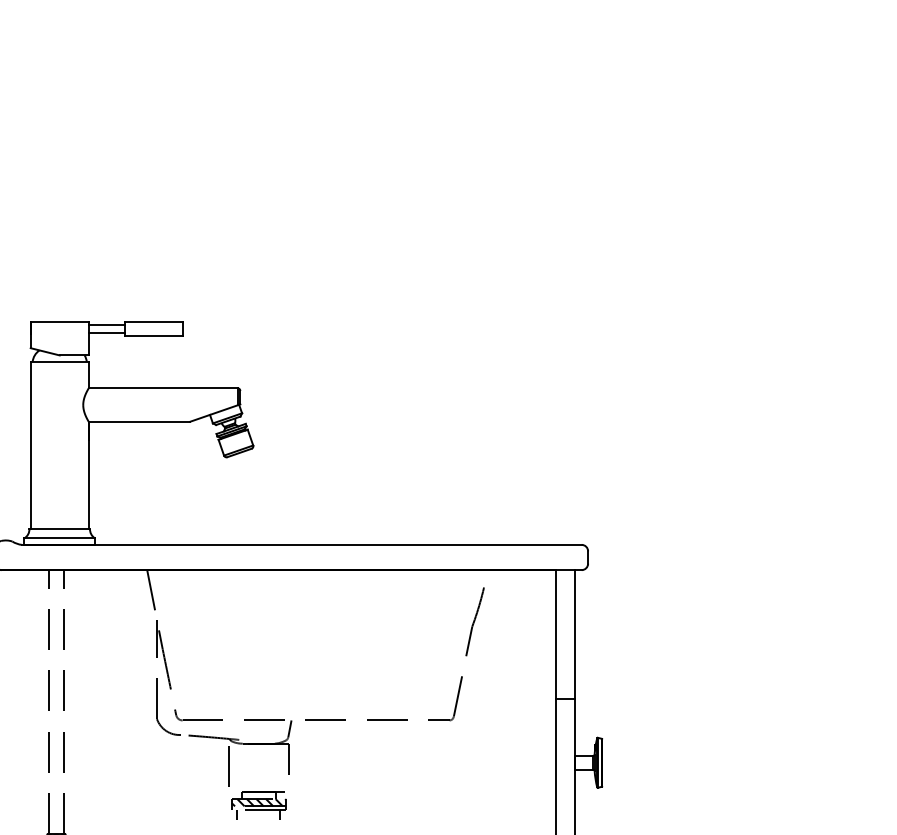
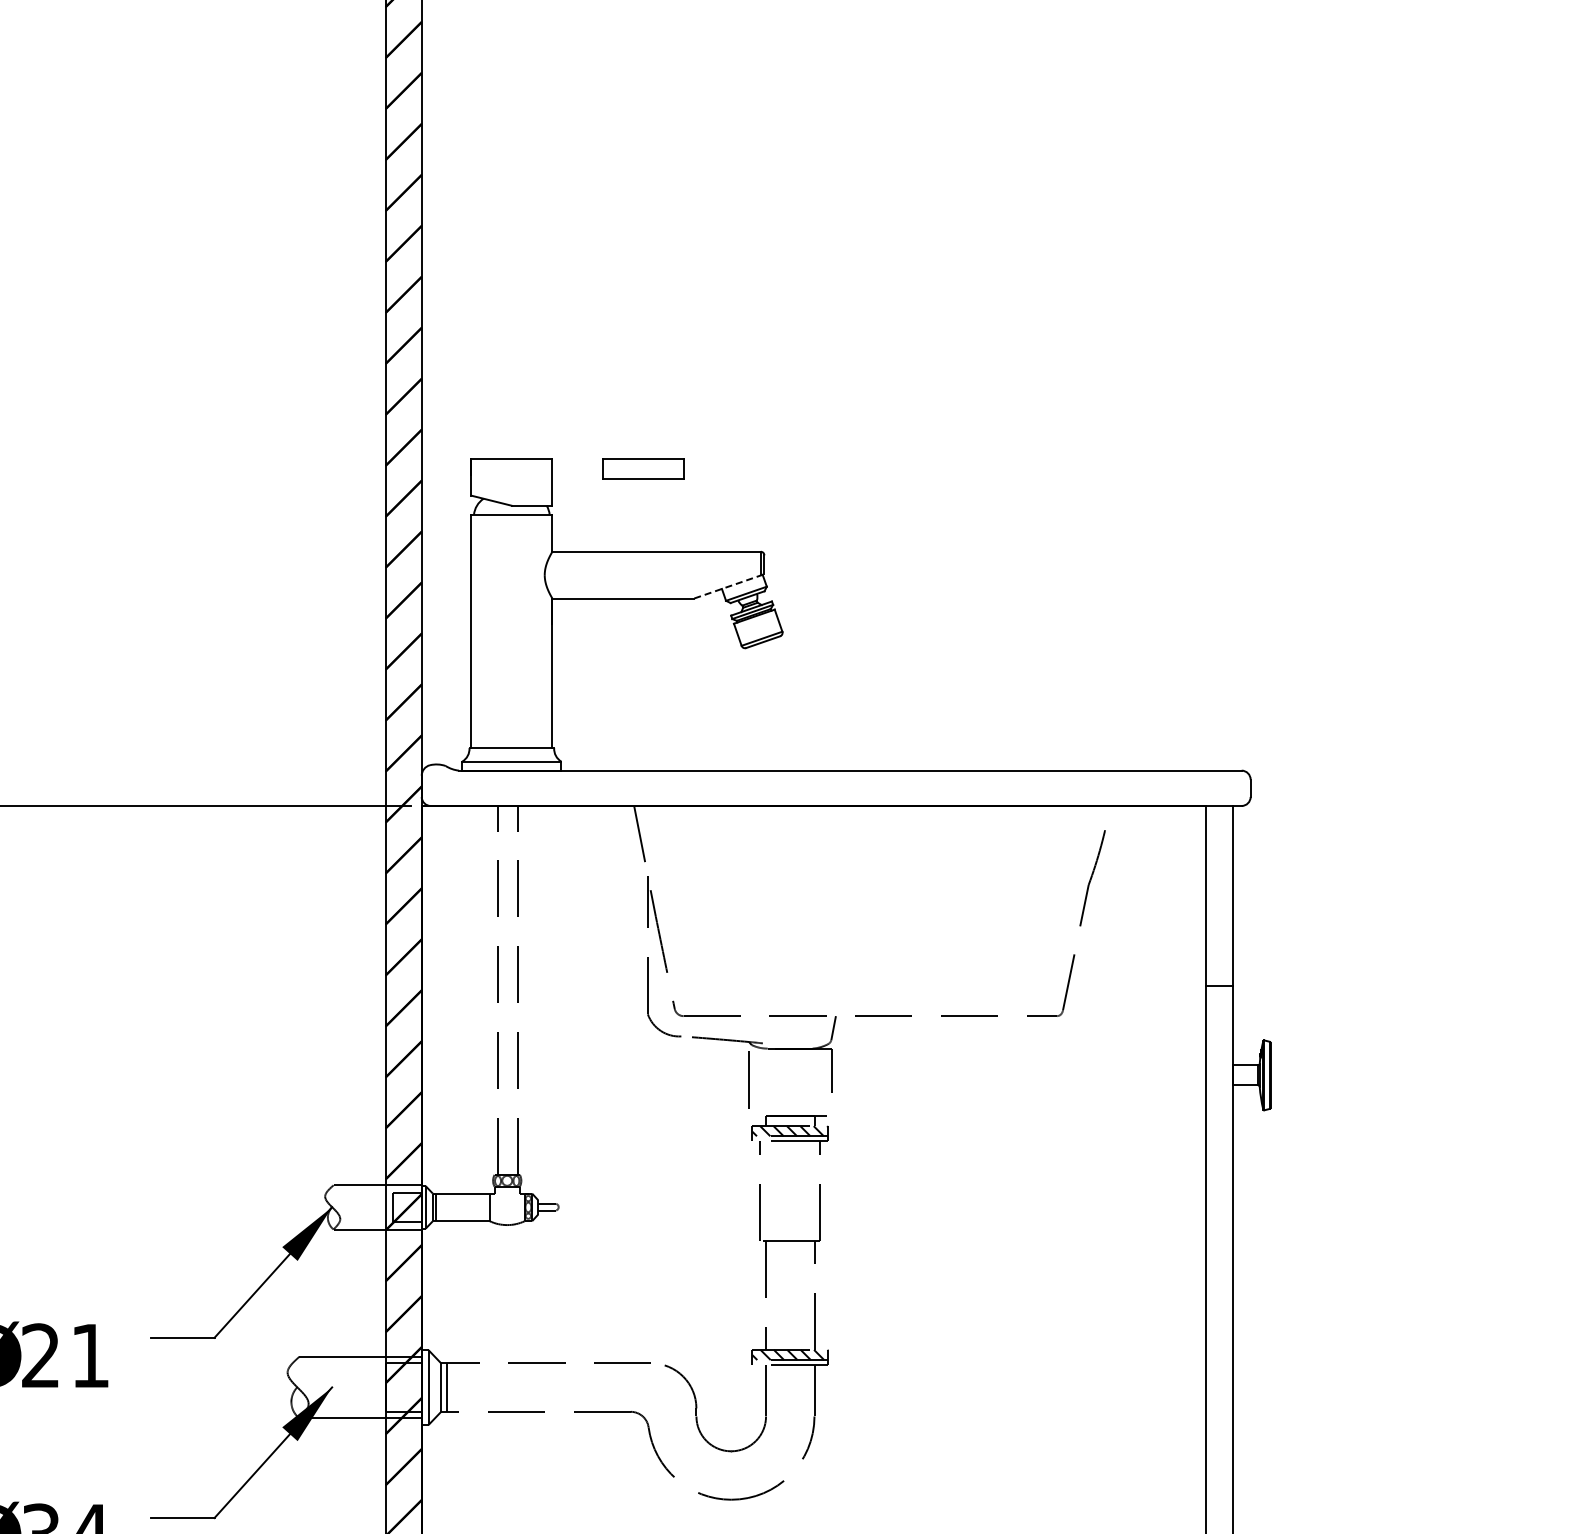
line: (106, 325) -> (577, 463), removed
line: (106, 333) -> (577, 474), removed
line: (215, 413) -> (729, 586), solid -> dashed

